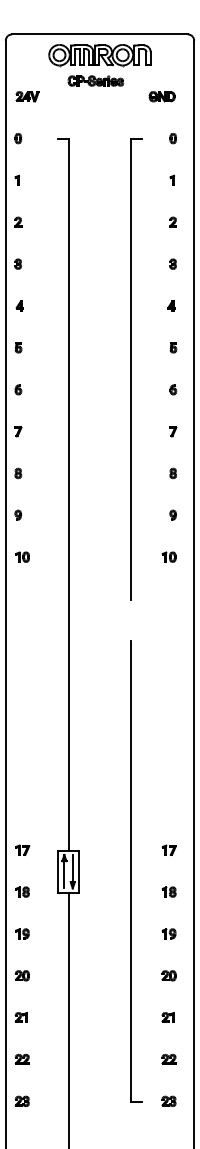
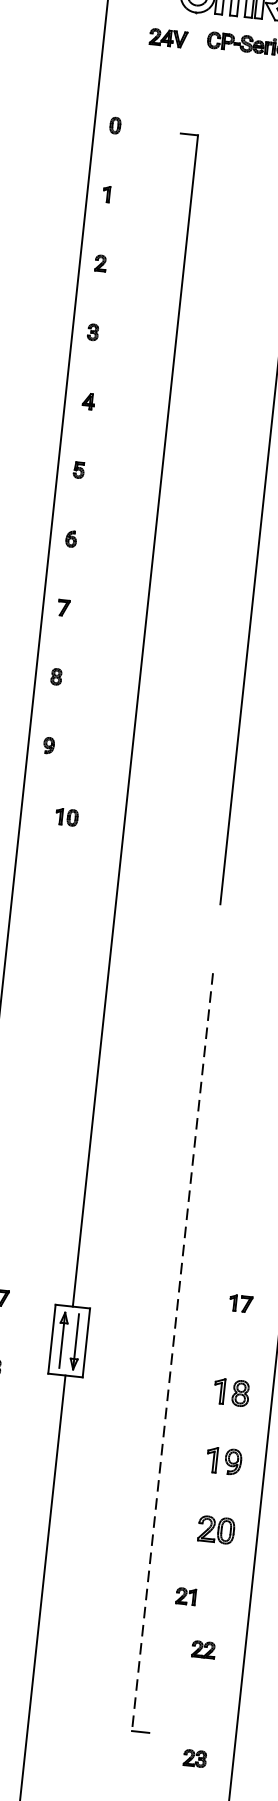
part: (27, 96) -> (168, 37), moved
part: (22, 556) -> (66, 816), moved
part: (168, 849) -> (239, 1302), moved
line: (131, 872) -> (172, 1353), solid -> dashed
part: (168, 891) -> (230, 1391), size x1.6
part: (168, 933) -> (222, 1460), size x1.6
part: (168, 975) -> (215, 1529), size x1.6
part: (167, 1017) -> (184, 1596), moved
part: (168, 1058) -> (202, 1647), moved
part: (168, 1101) -> (194, 1758), moved

